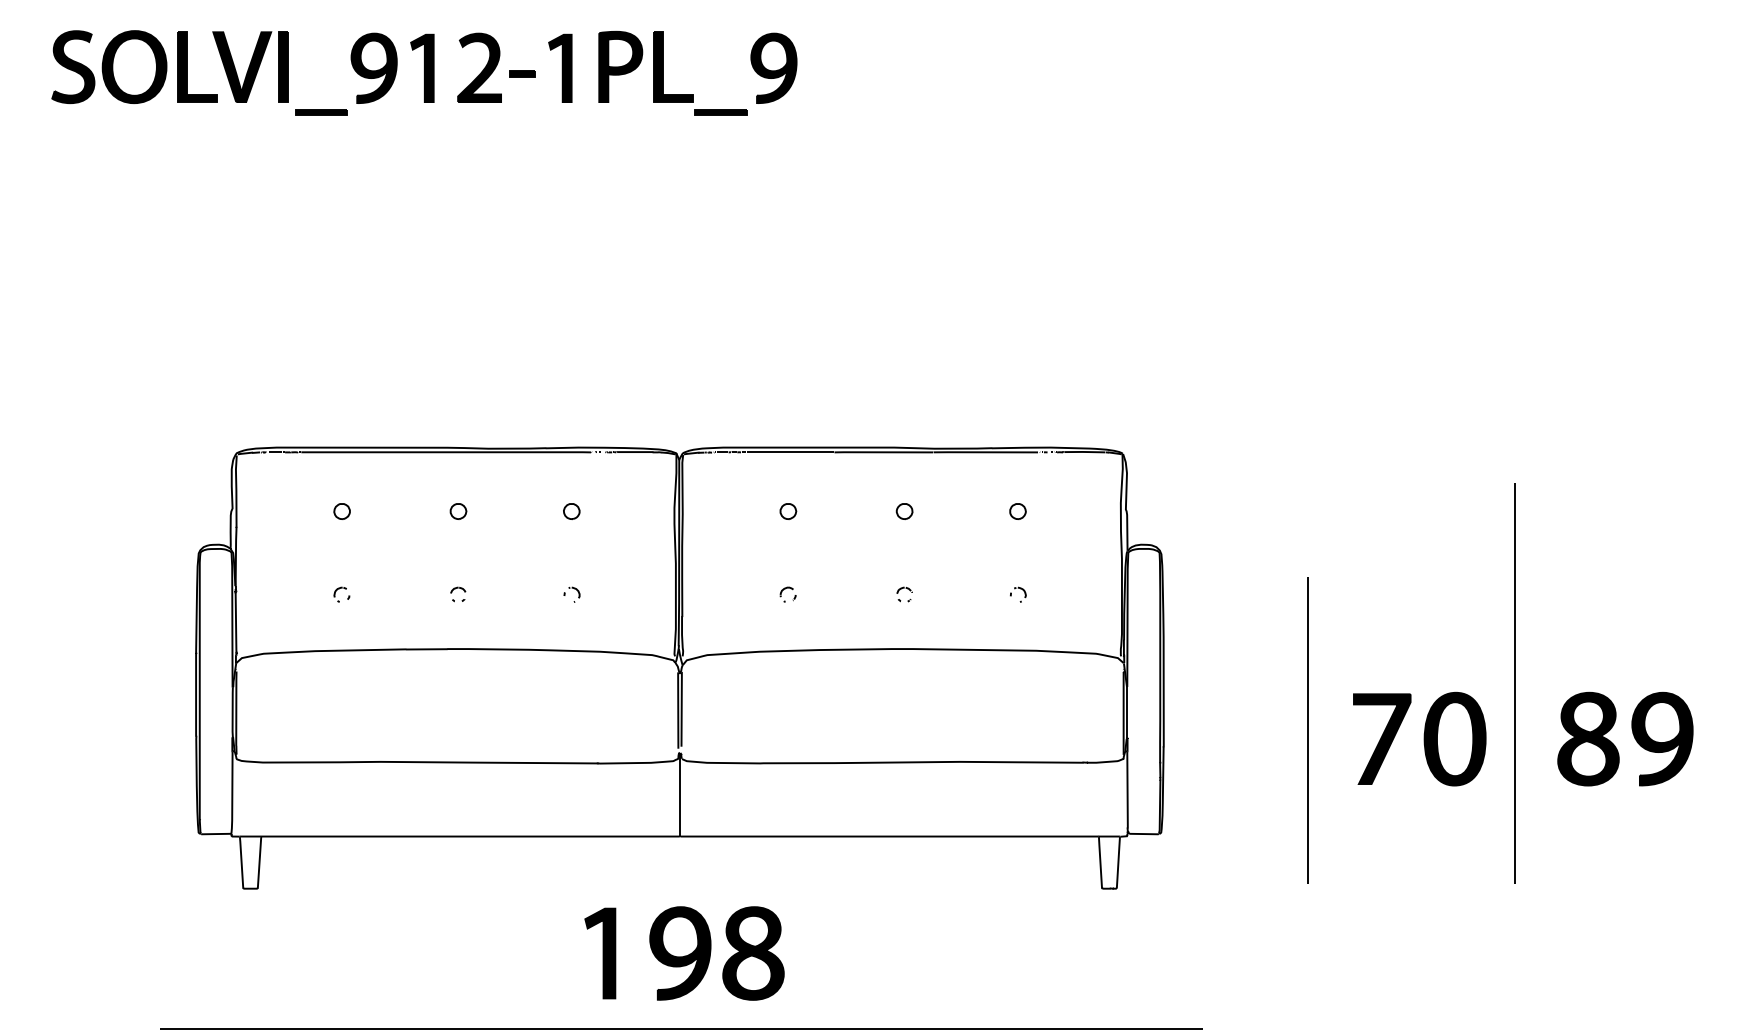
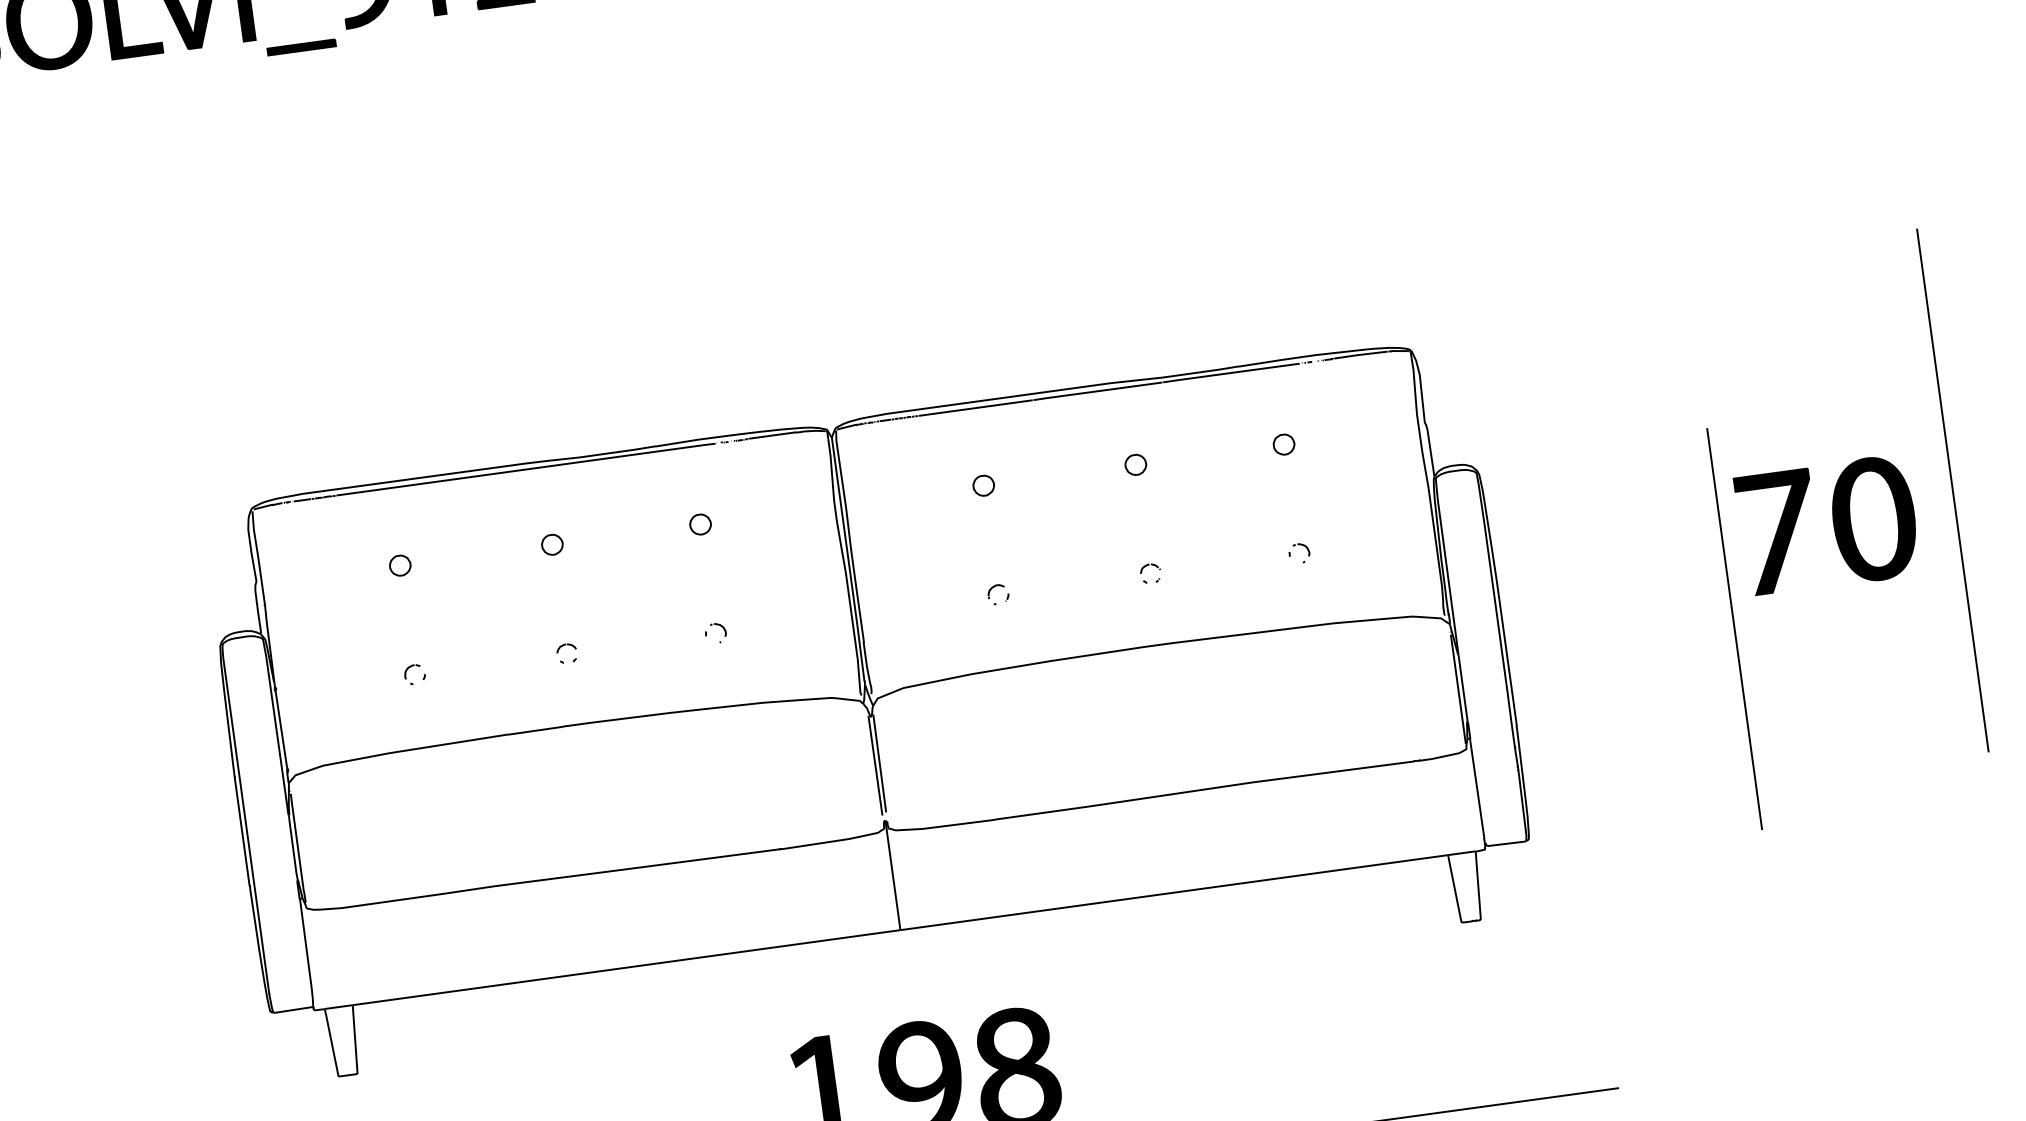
line: (1514, 683) -> (1951, 490), moved
line: (1307, 730) -> (1733, 629), moved
part: (1419, 738) -> (1827, 524), moved

